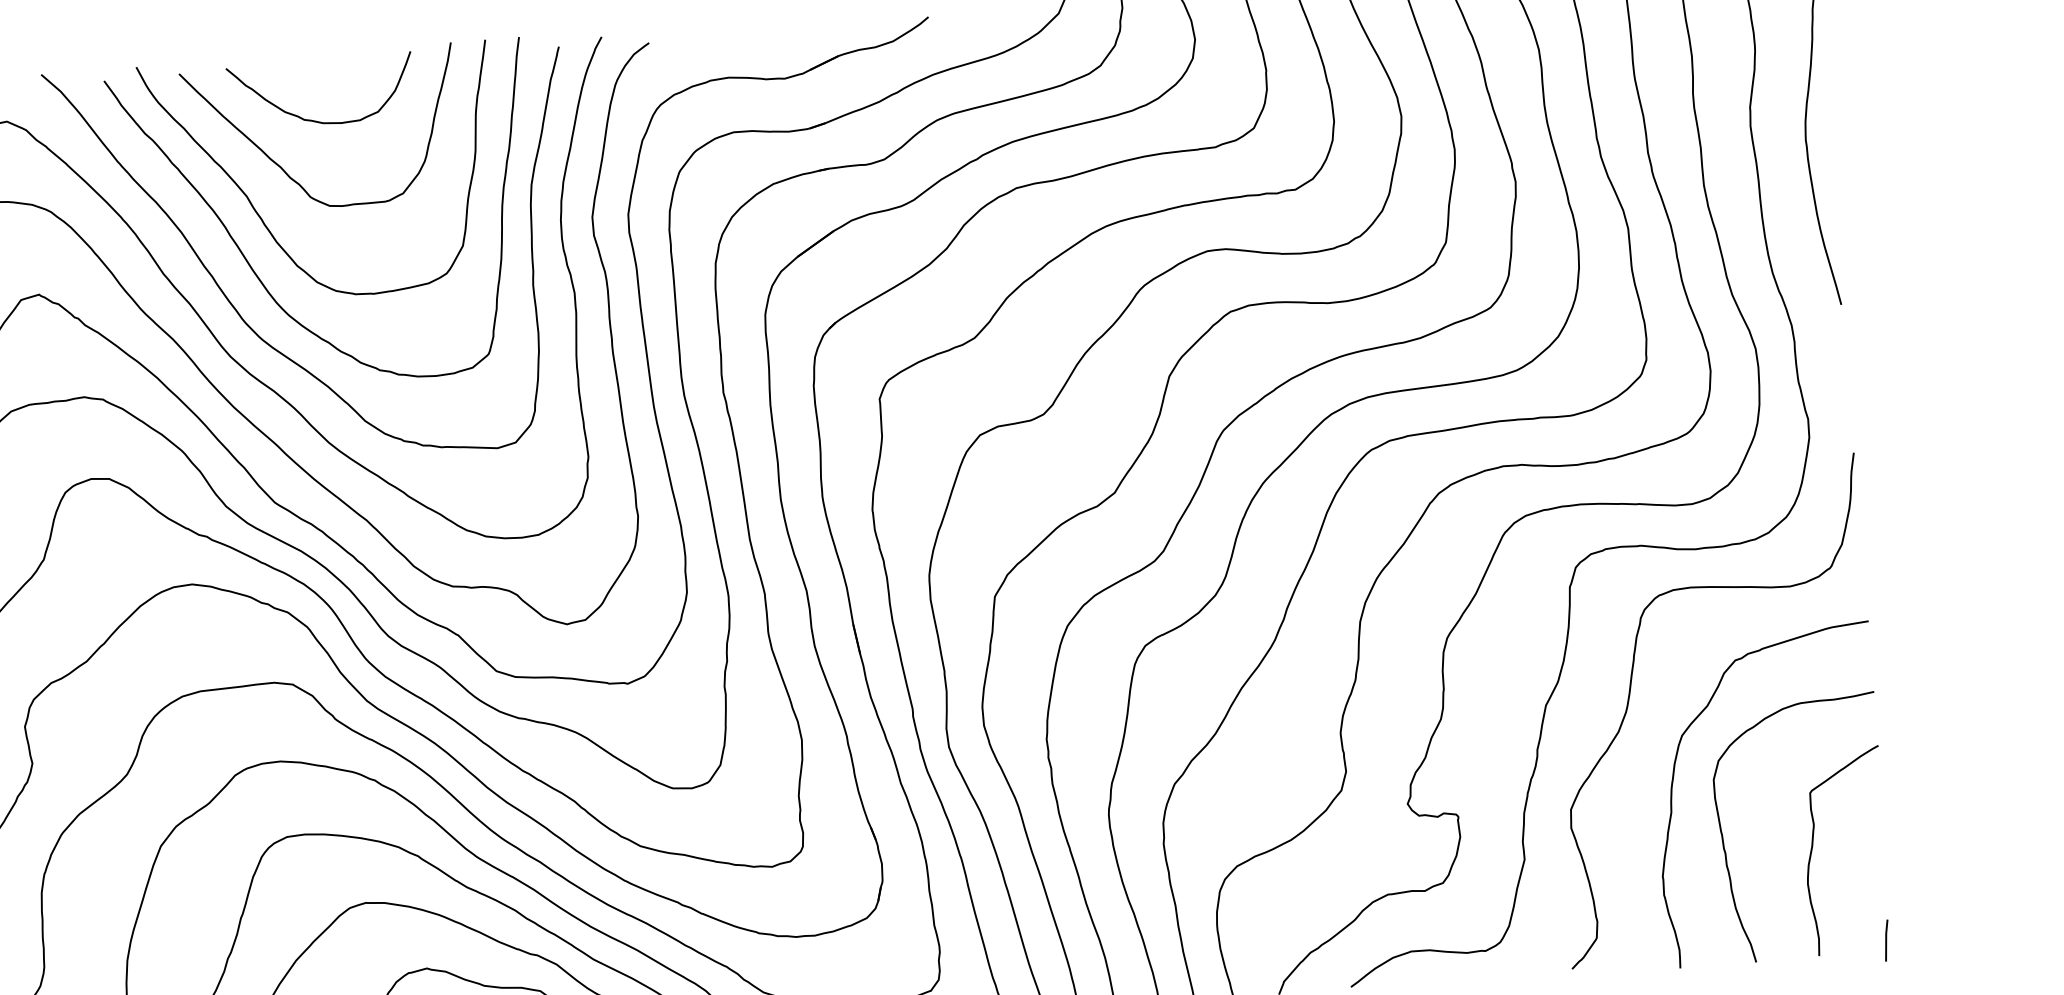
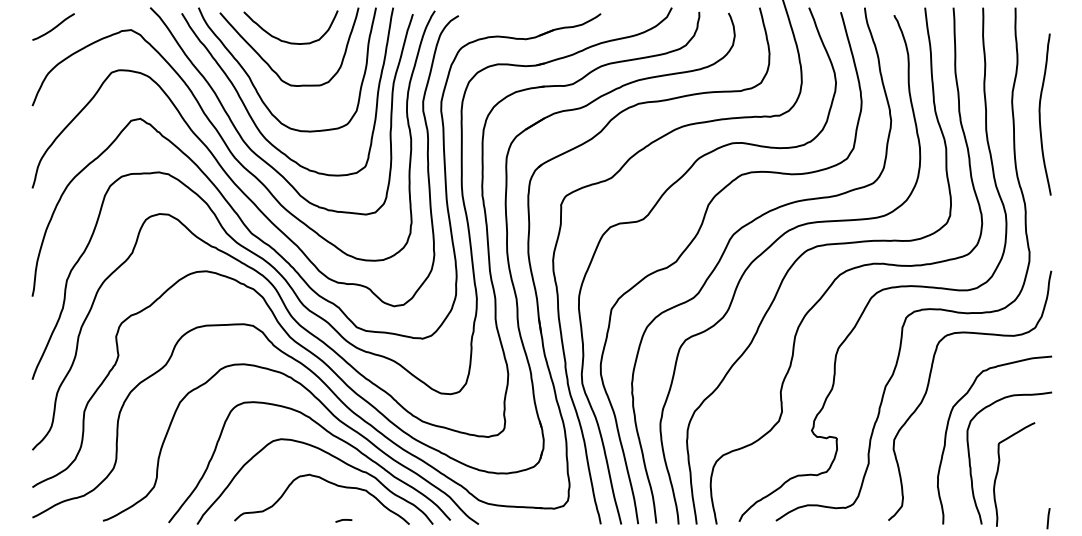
curve: (1814, 848) -> (998, 472), moved

